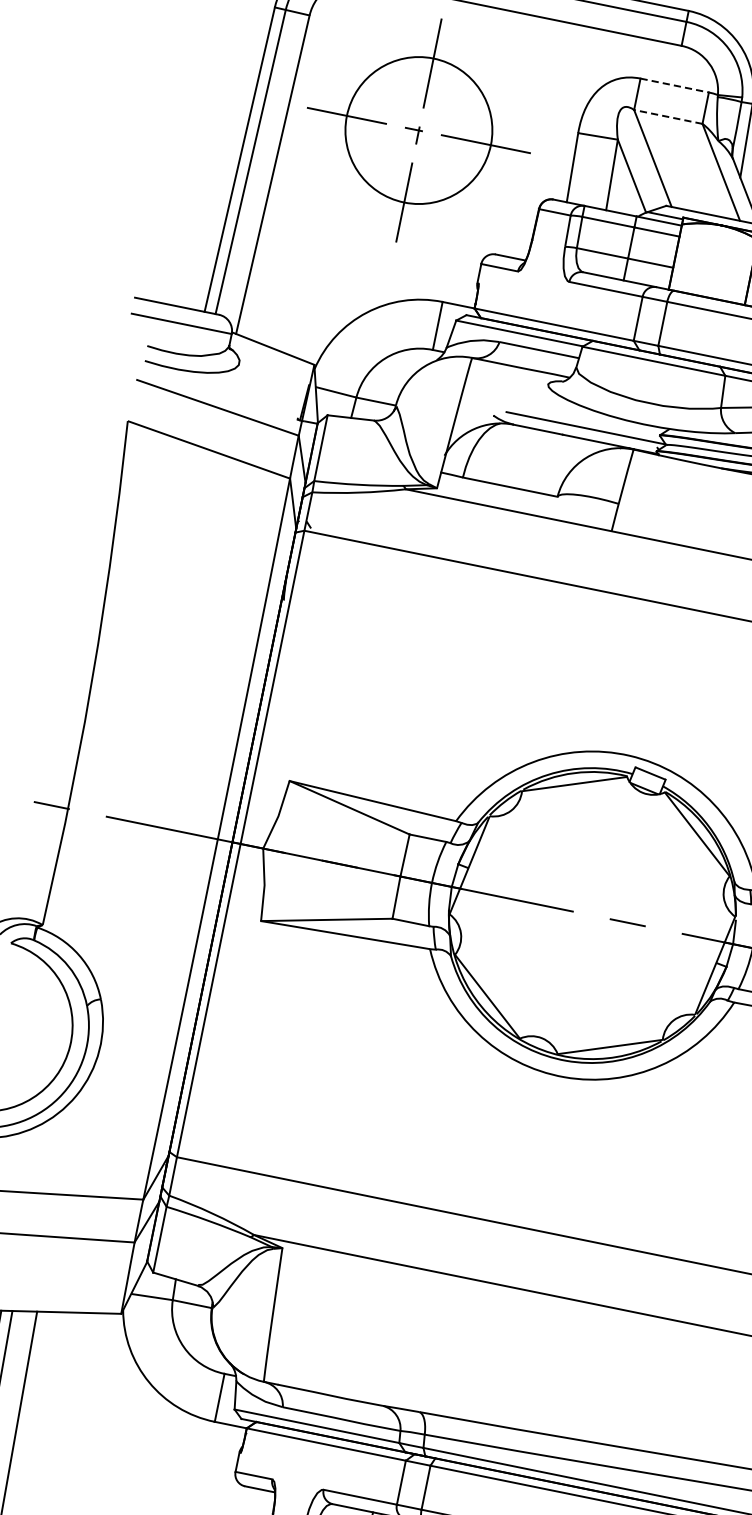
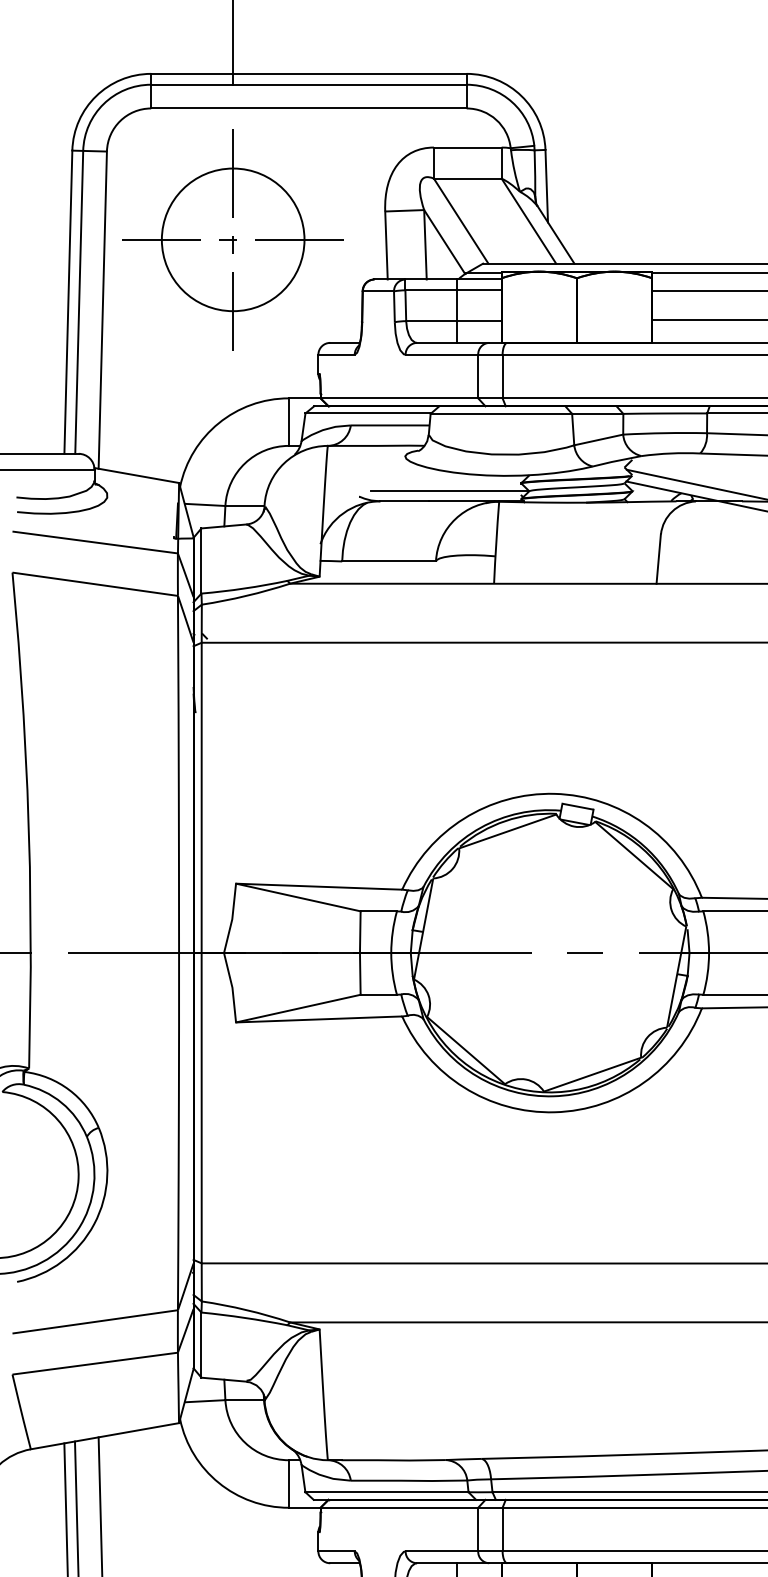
line: (674, 85) -> (467, 147), dashed -> solid
line: (668, 116) -> (467, 178), dashed -> solid

